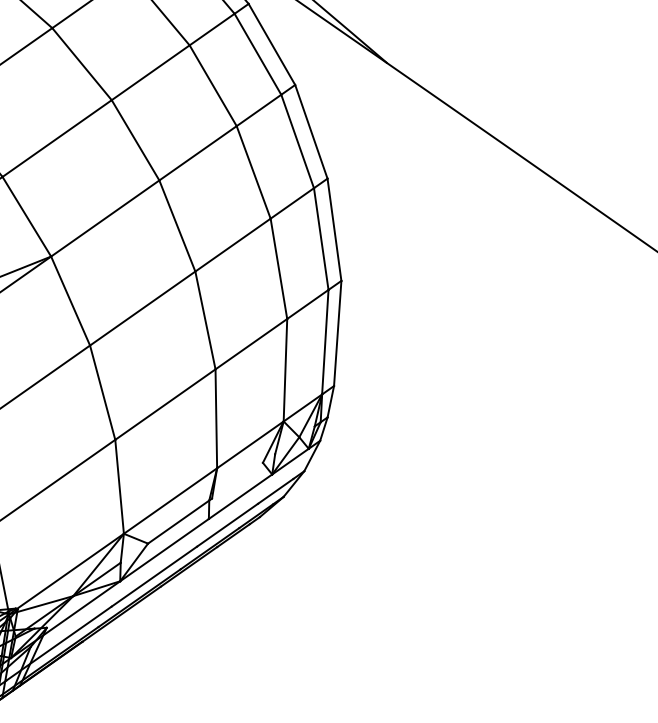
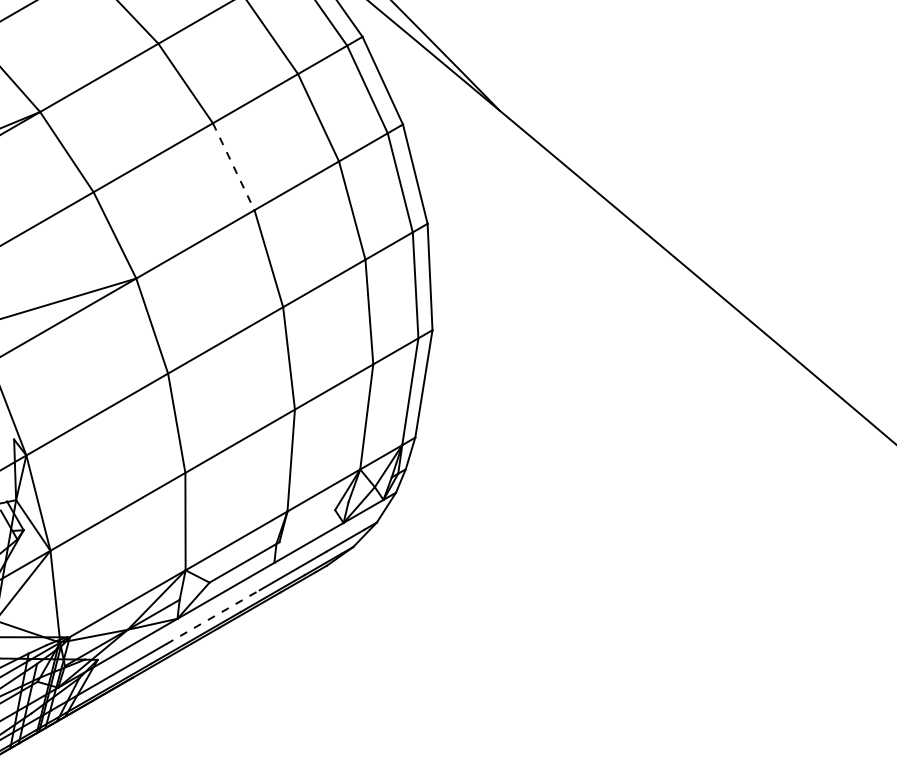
line: (135, 141) -> (233, 167), solid -> dashed
line: (154, 576) -> (213, 617), solid -> dashed

